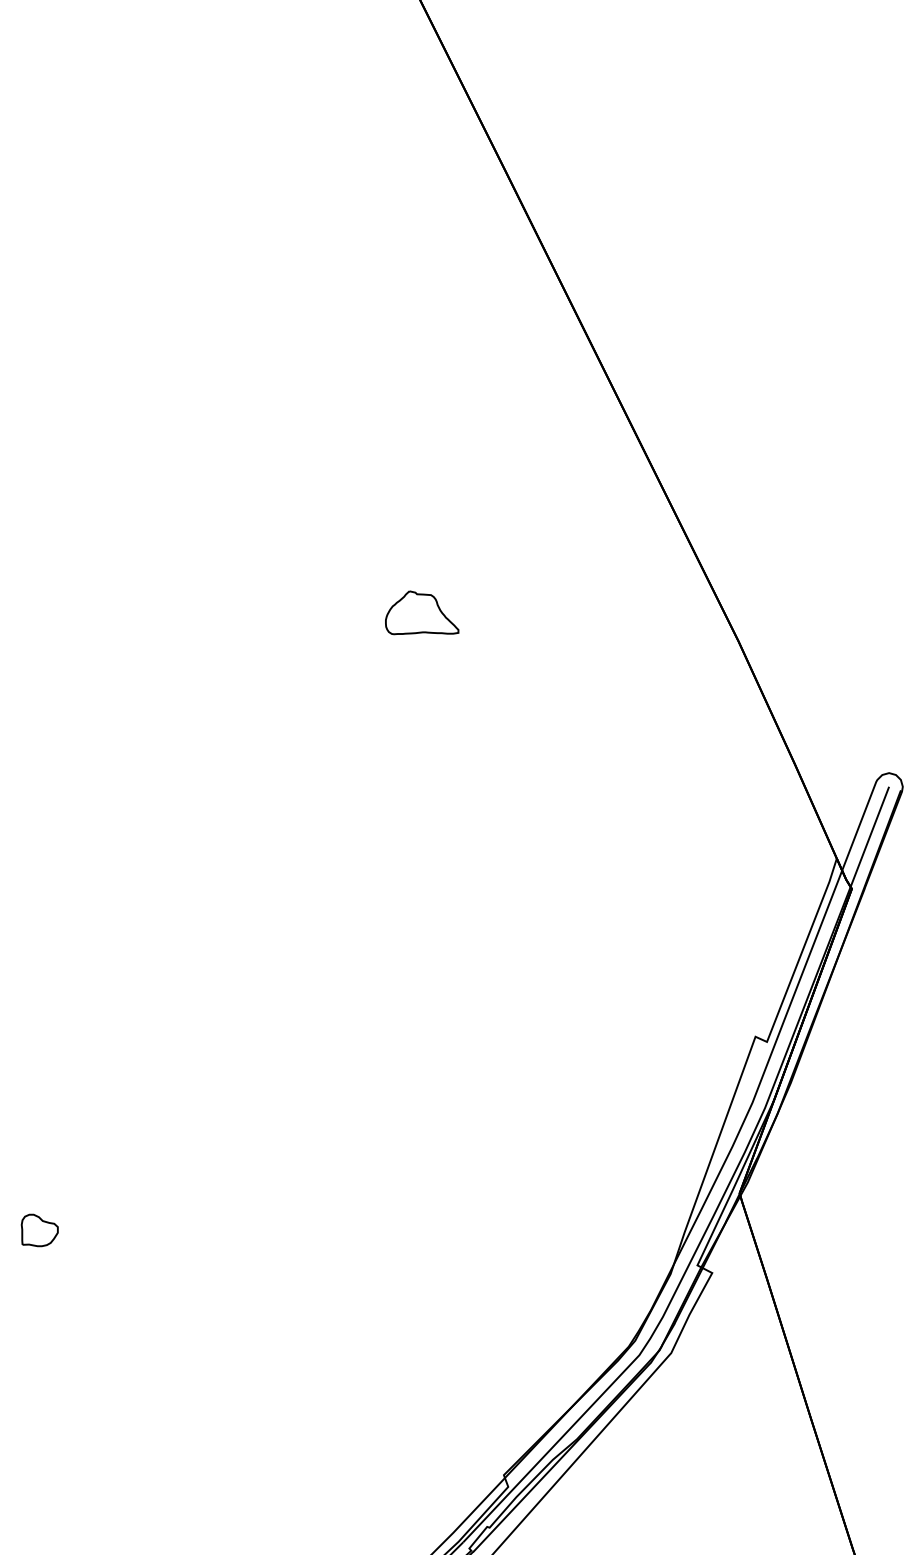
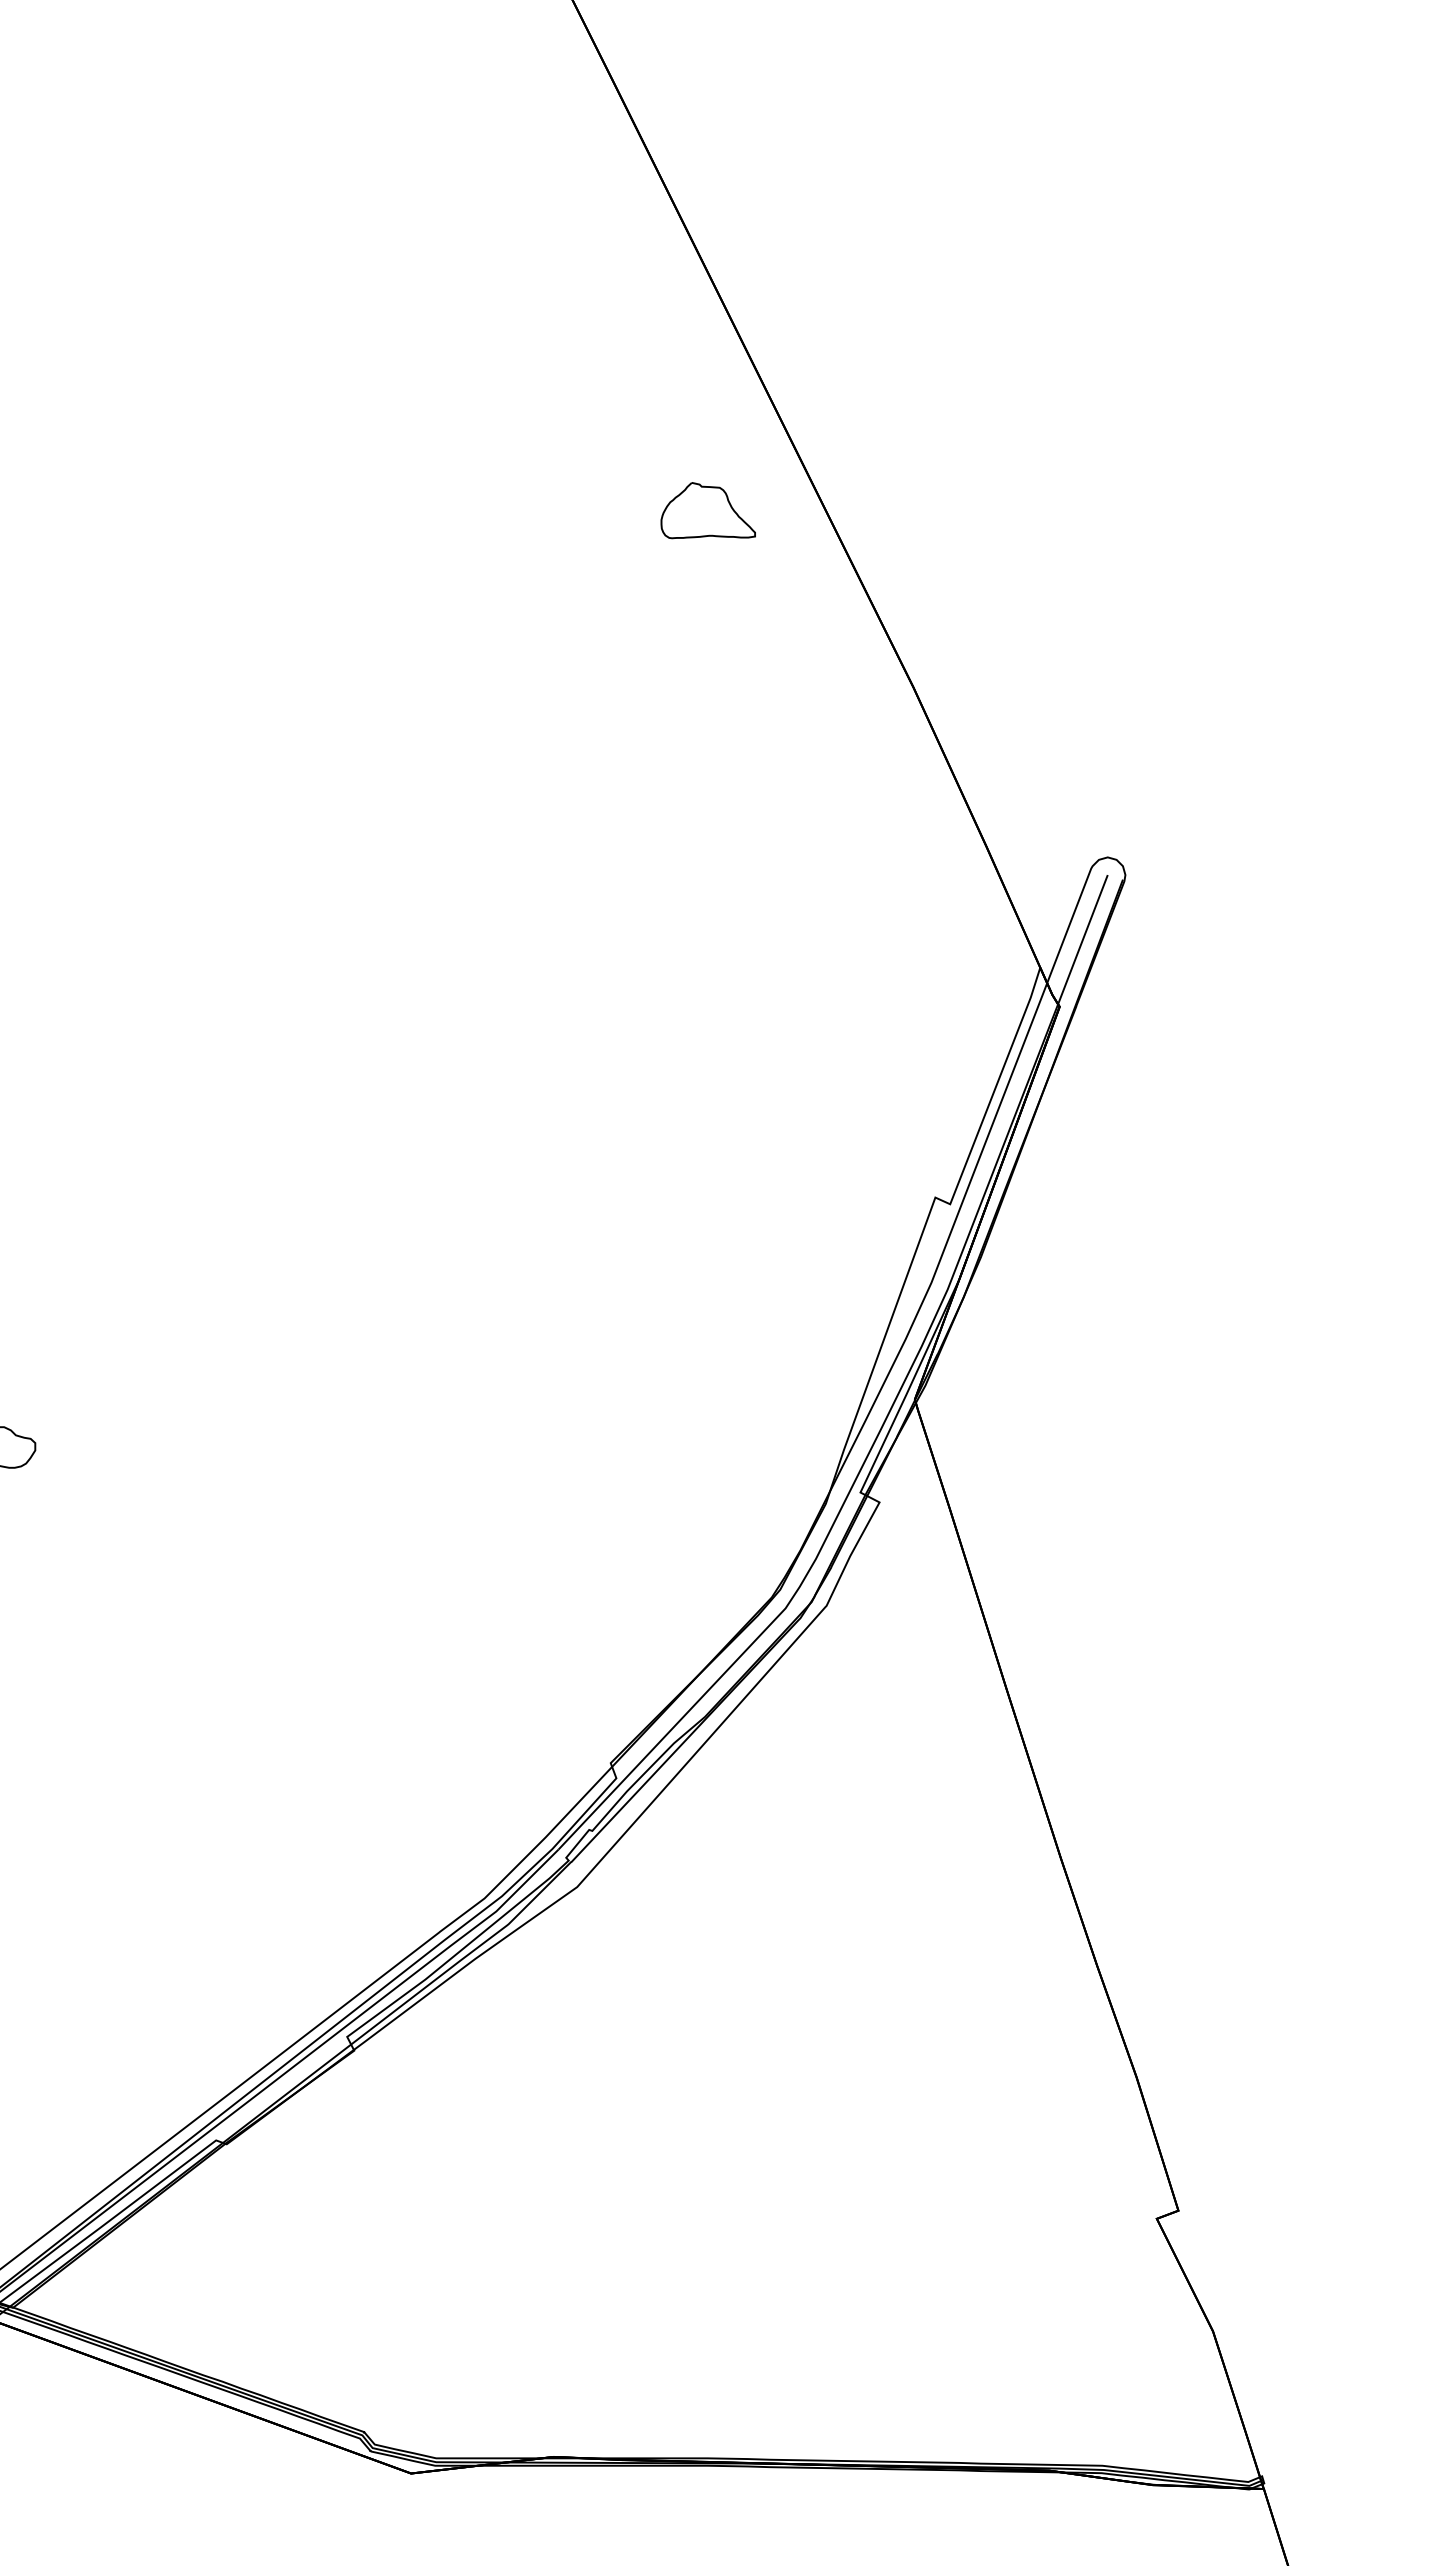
part: (421, 612) -> (707, 510), moved

